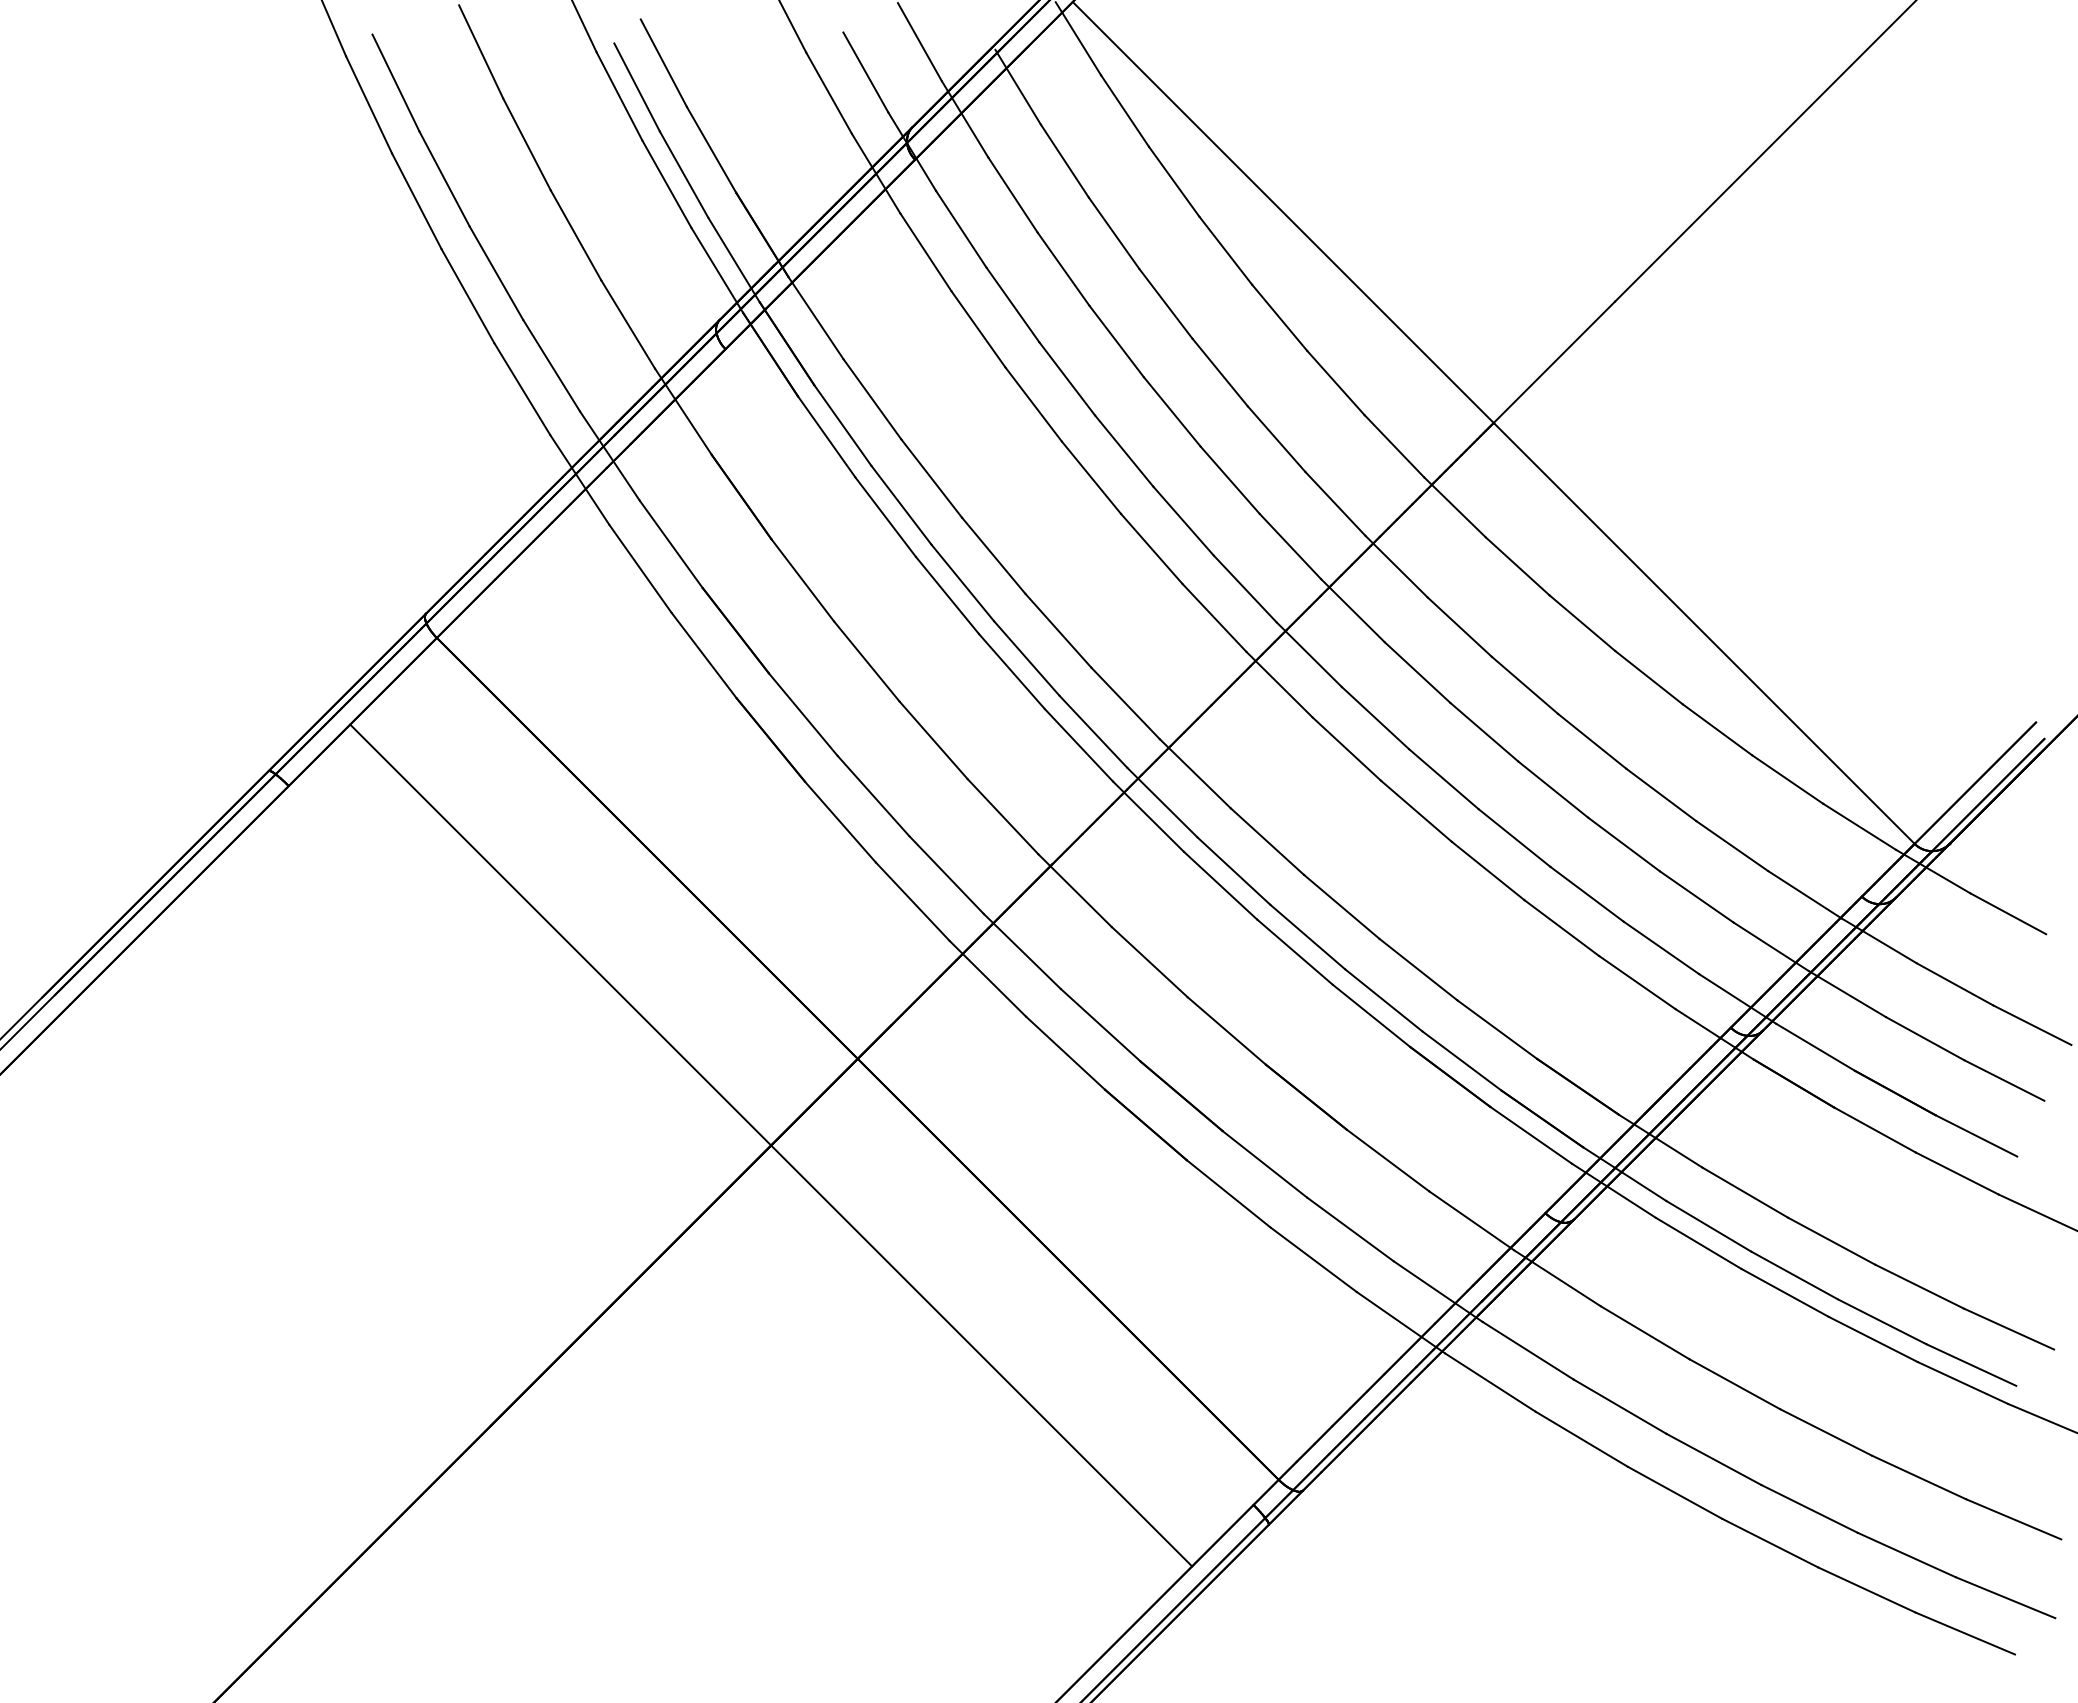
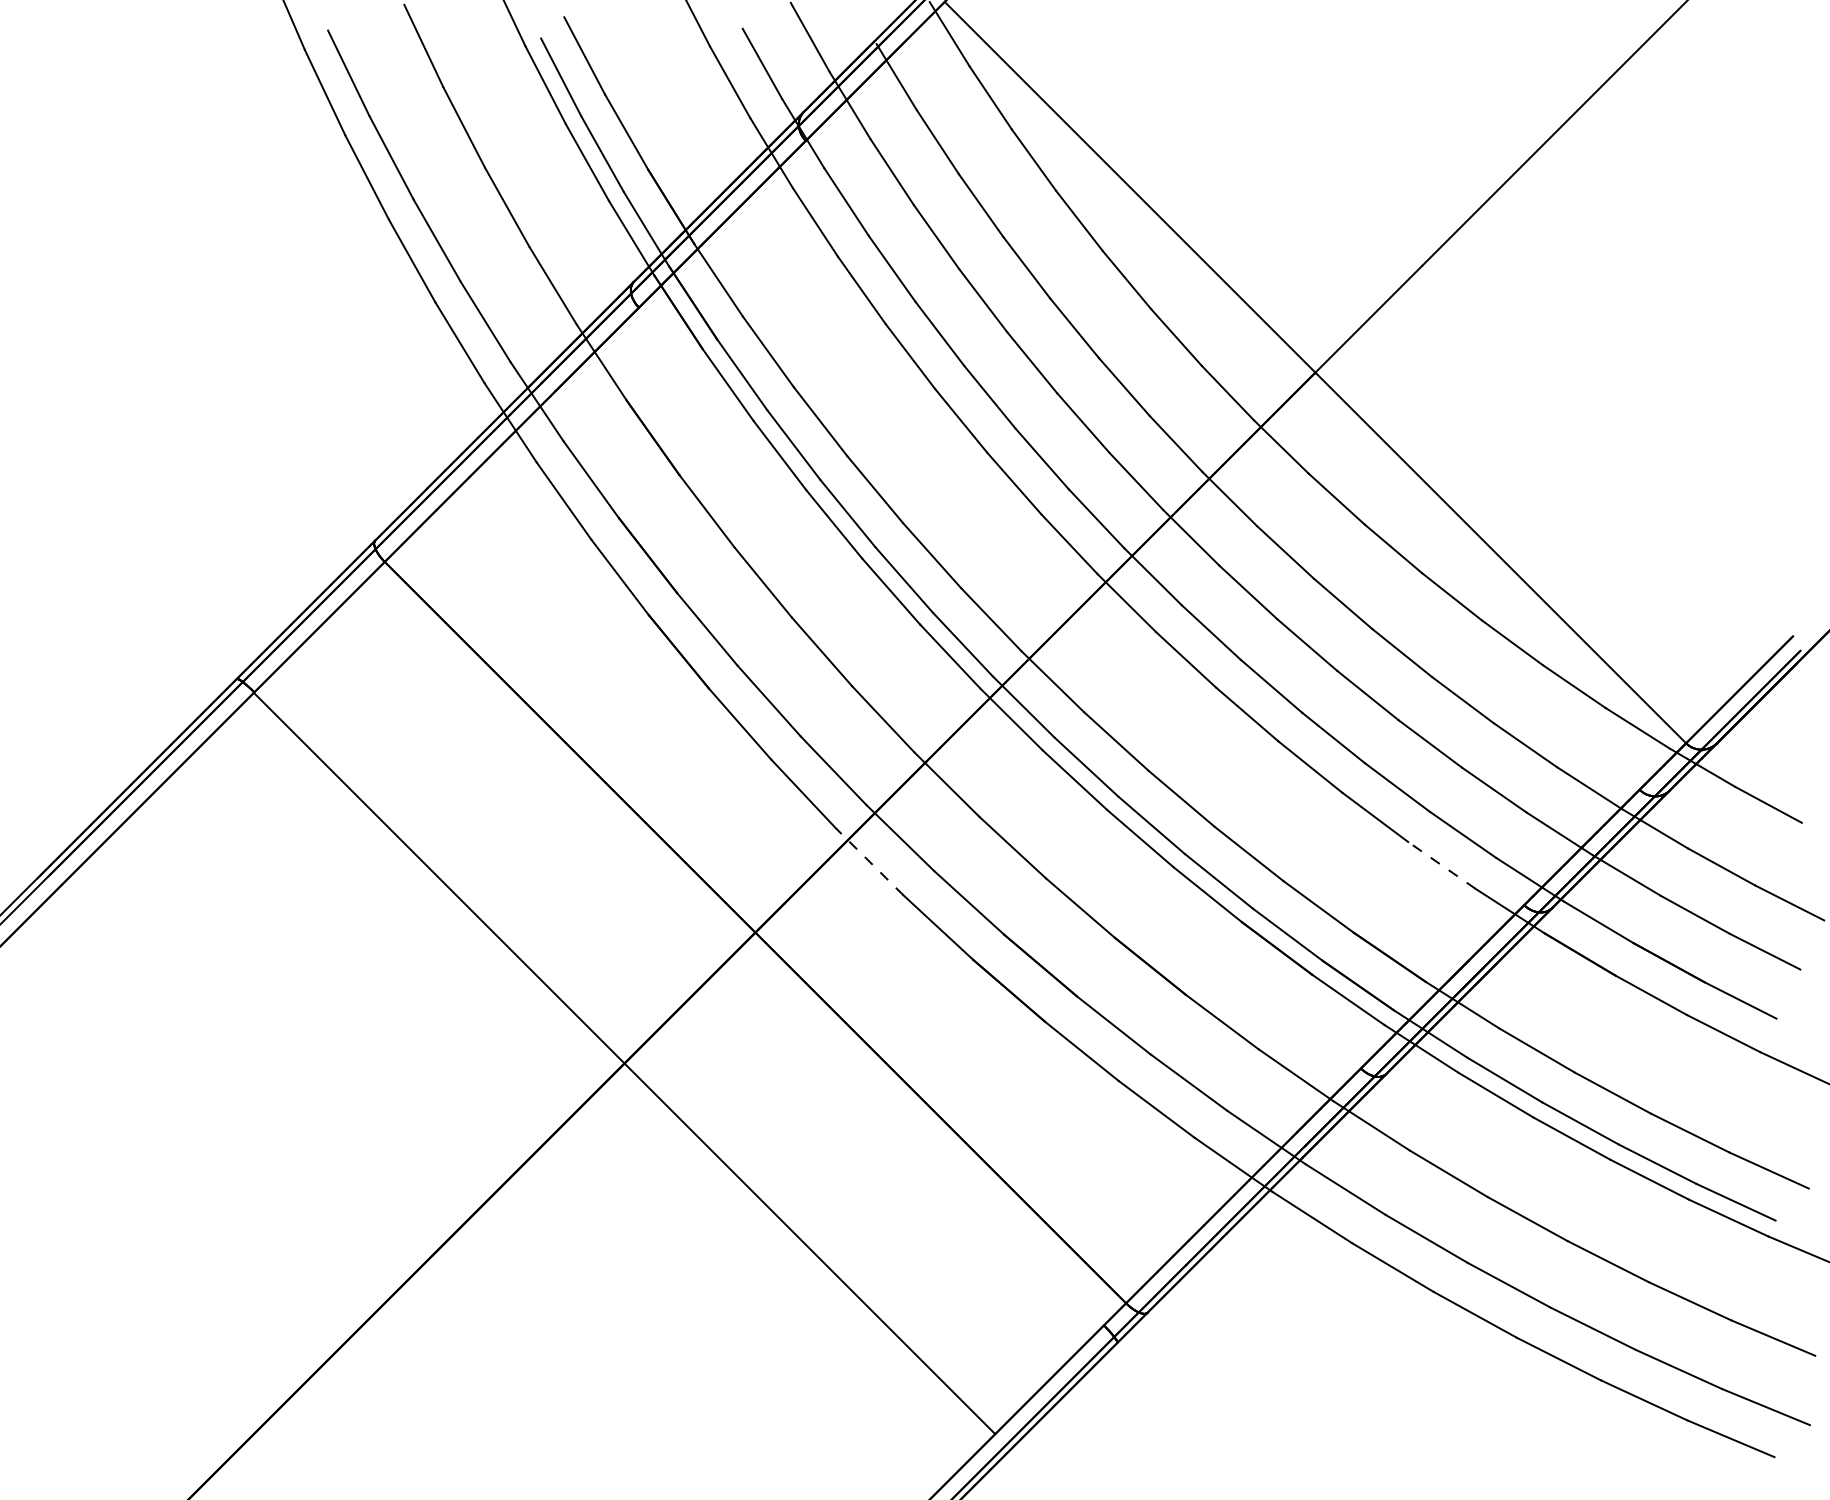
line: (987, 978) -> (869, 861), solid -> dashed
line: (1637, 982) -> (1442, 865), solid -> dashed
line: (771, 1145) -> (624, 1063), moved

